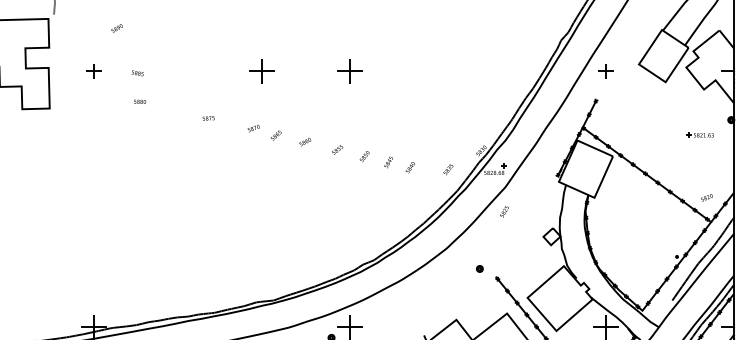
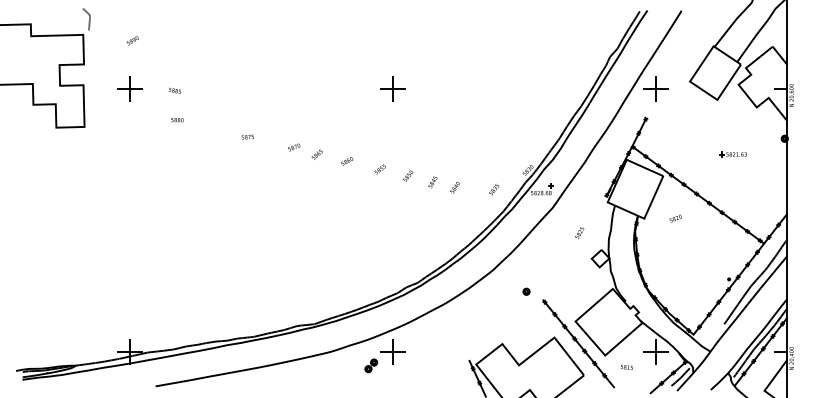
text: (116, 28) -> (132, 40), moved
part: (93, 71) -> (129, 88), size x1.67
part: (261, 71) -> (302, 88), removed
part: (605, 71) -> (655, 88), size x1.67
part: (699, 135) -> (732, 154), moved
text: (706, 197) -> (675, 218), moved
text: (504, 212) -> (579, 233), moved

